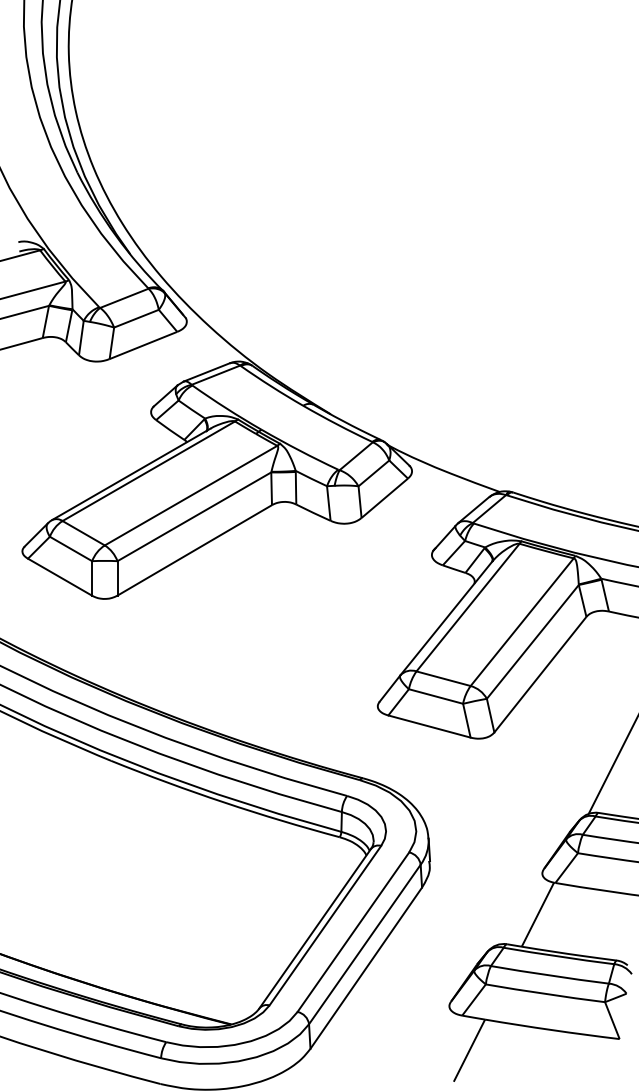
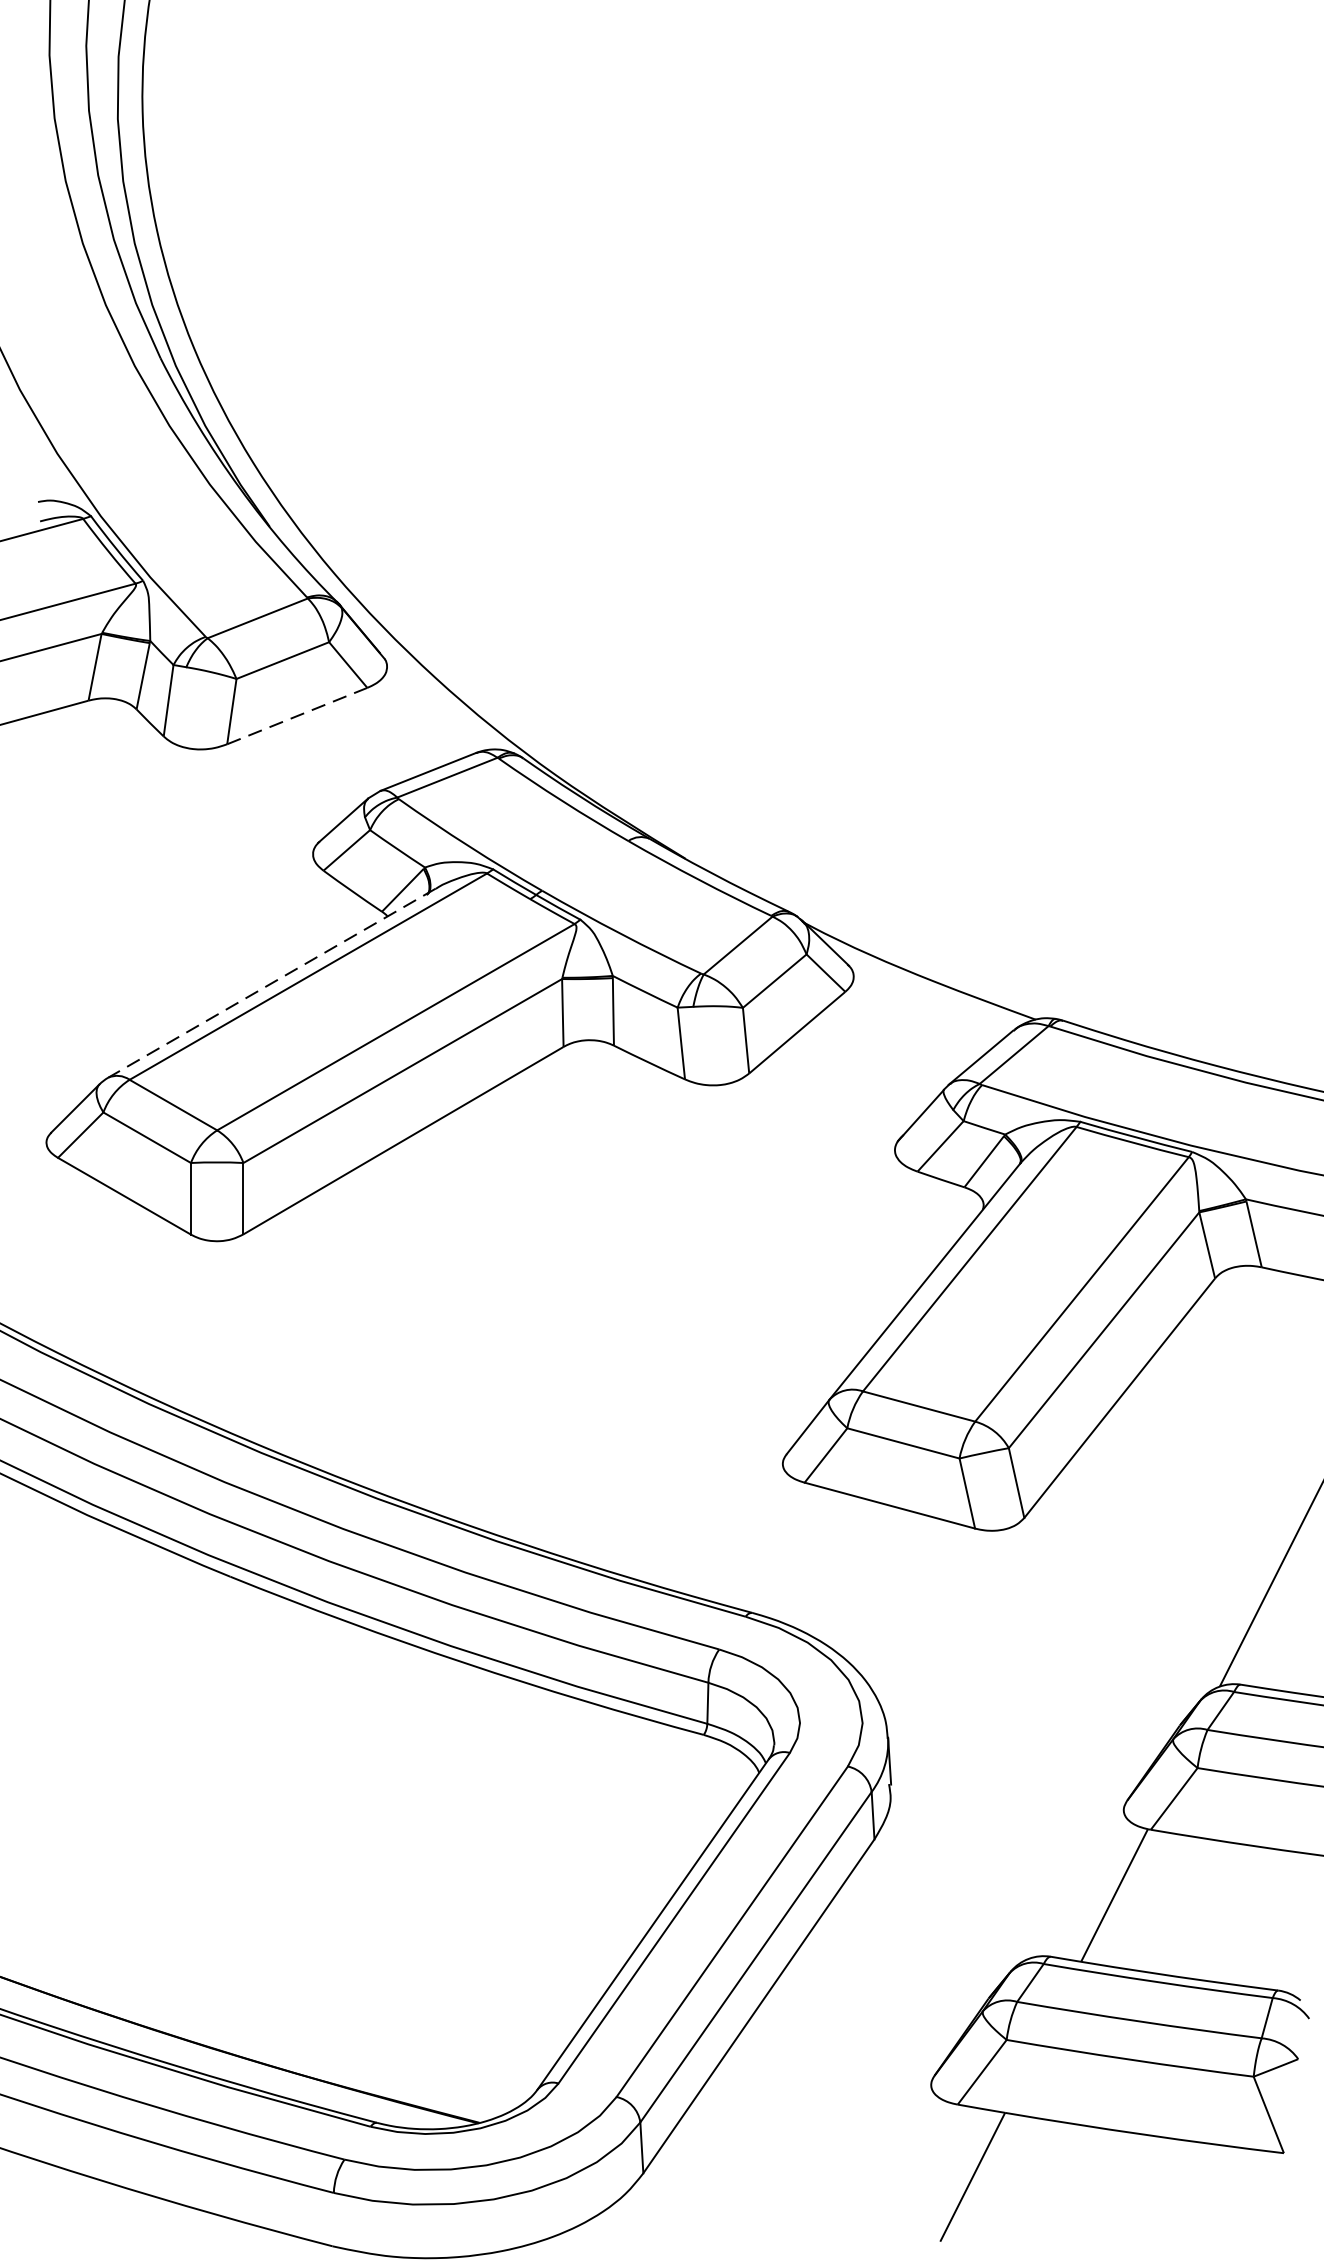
line: (144, 345) -> (299, 716), solid -> dashed
line: (130, 474) -> (270, 983), solid -> dashed

